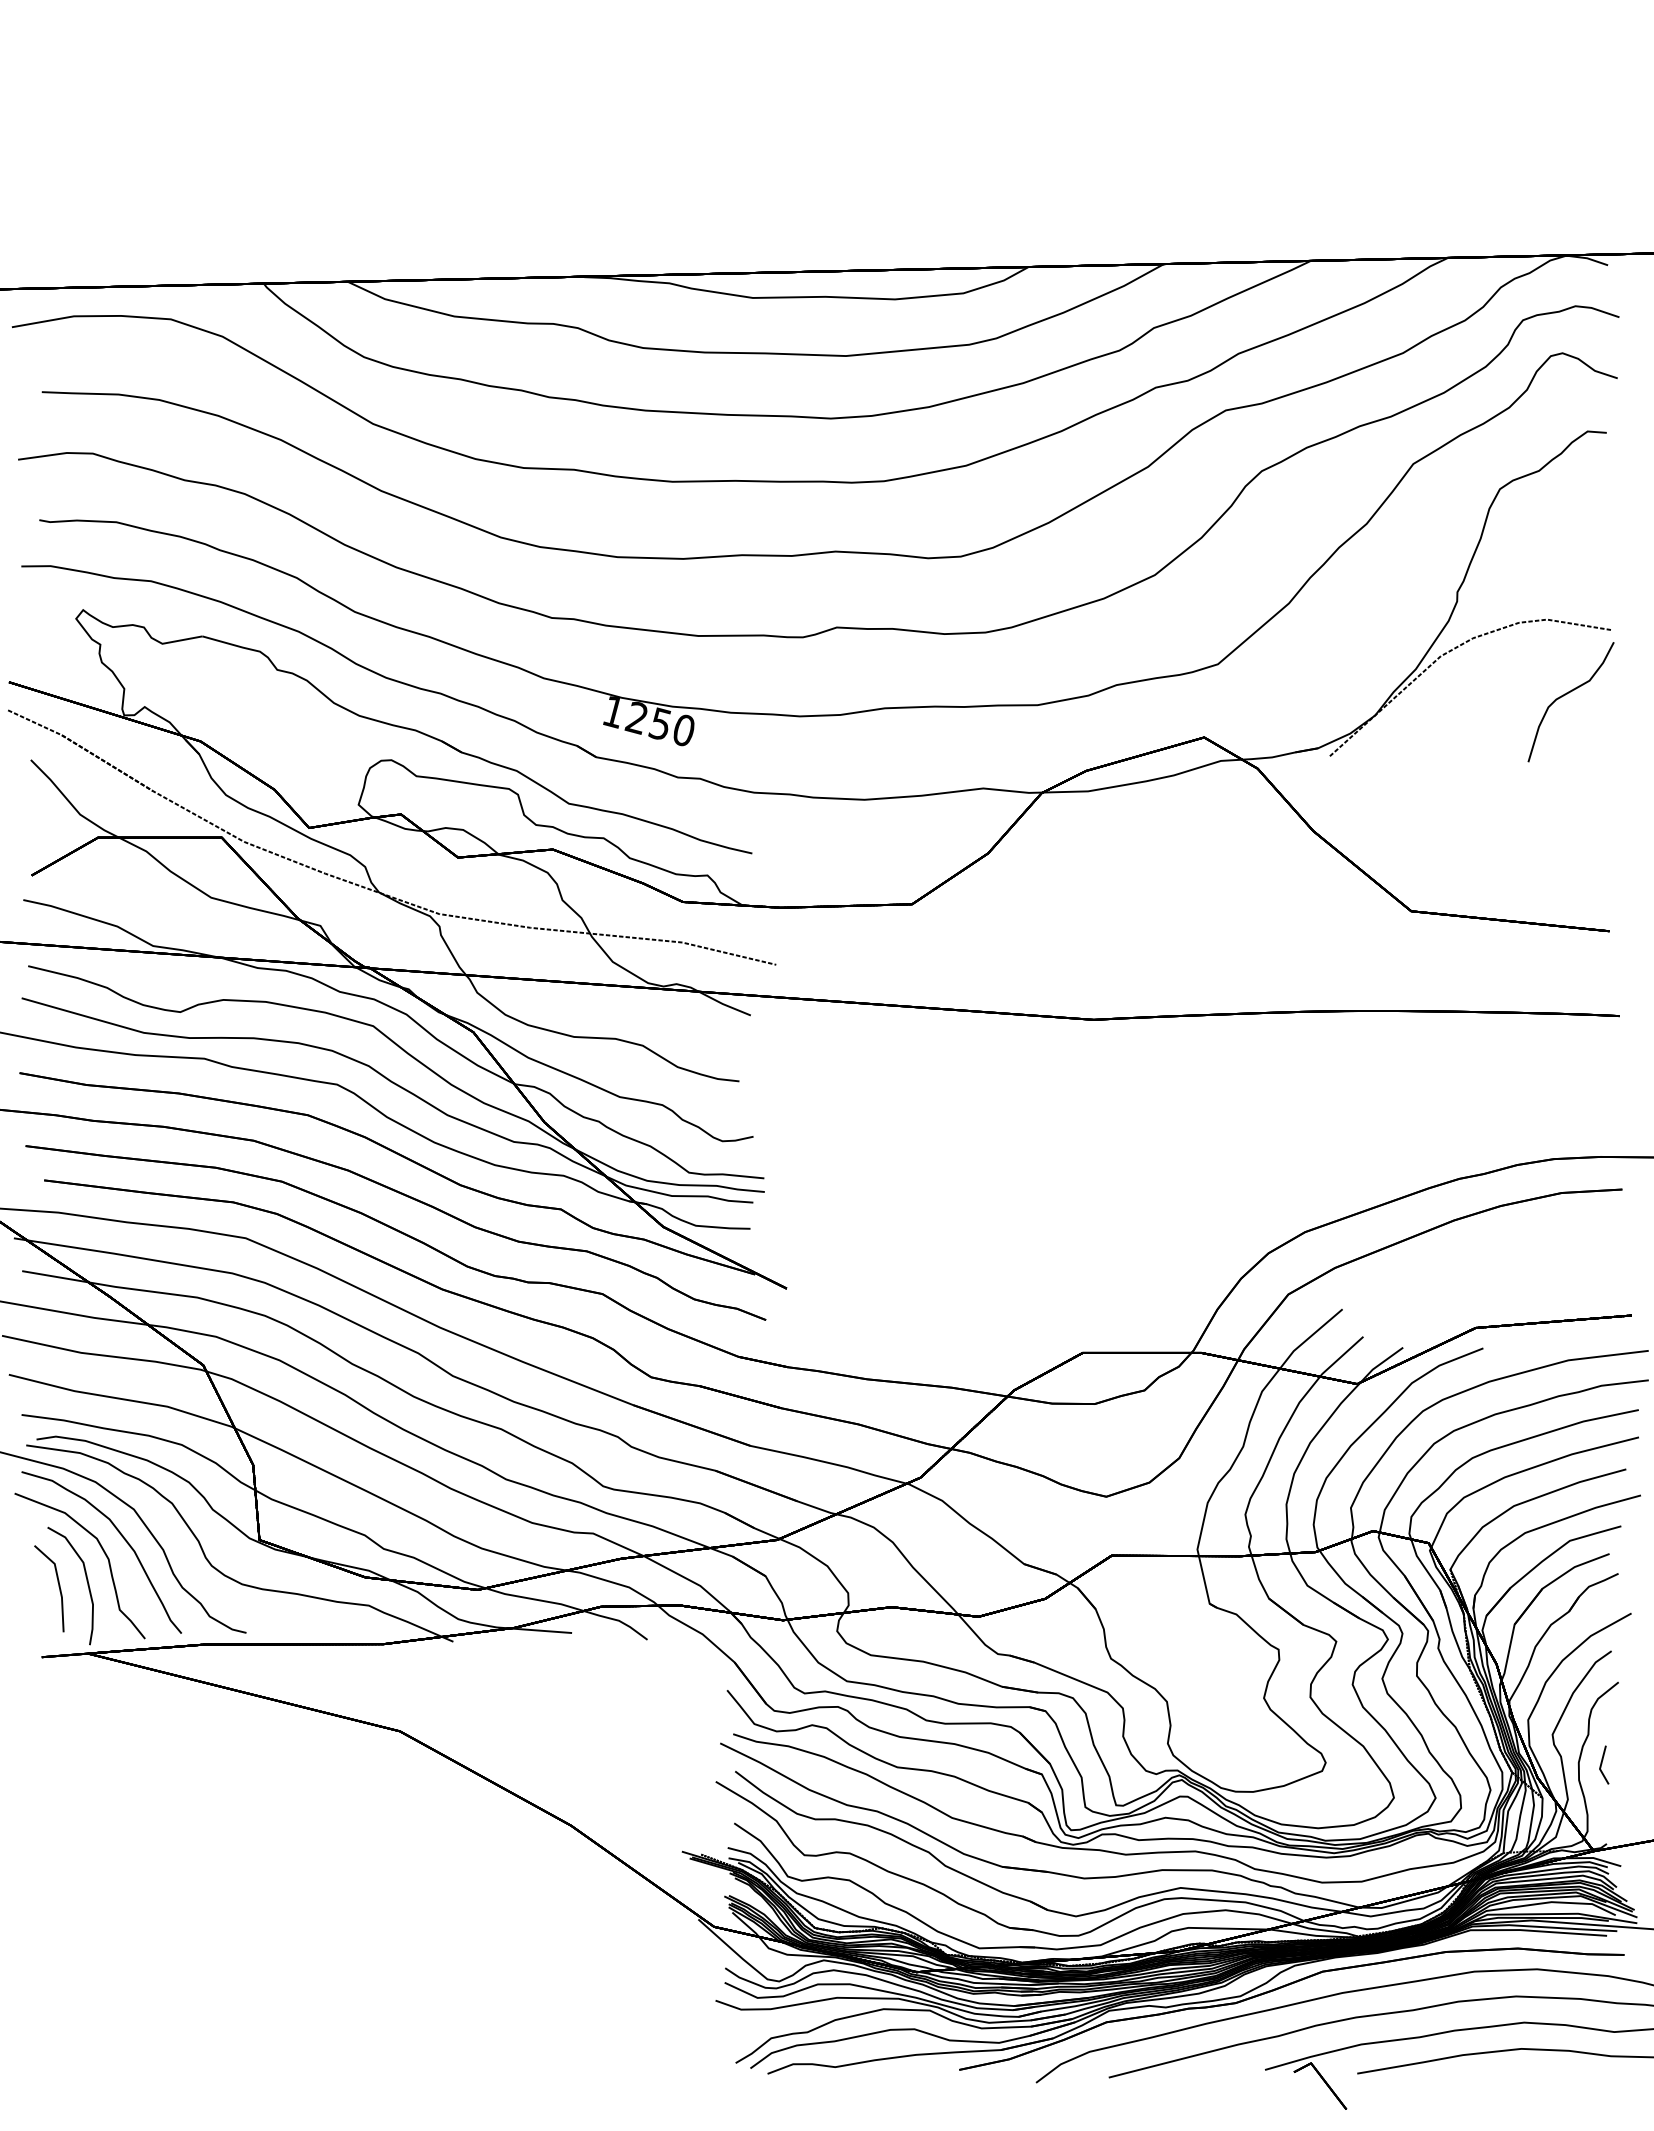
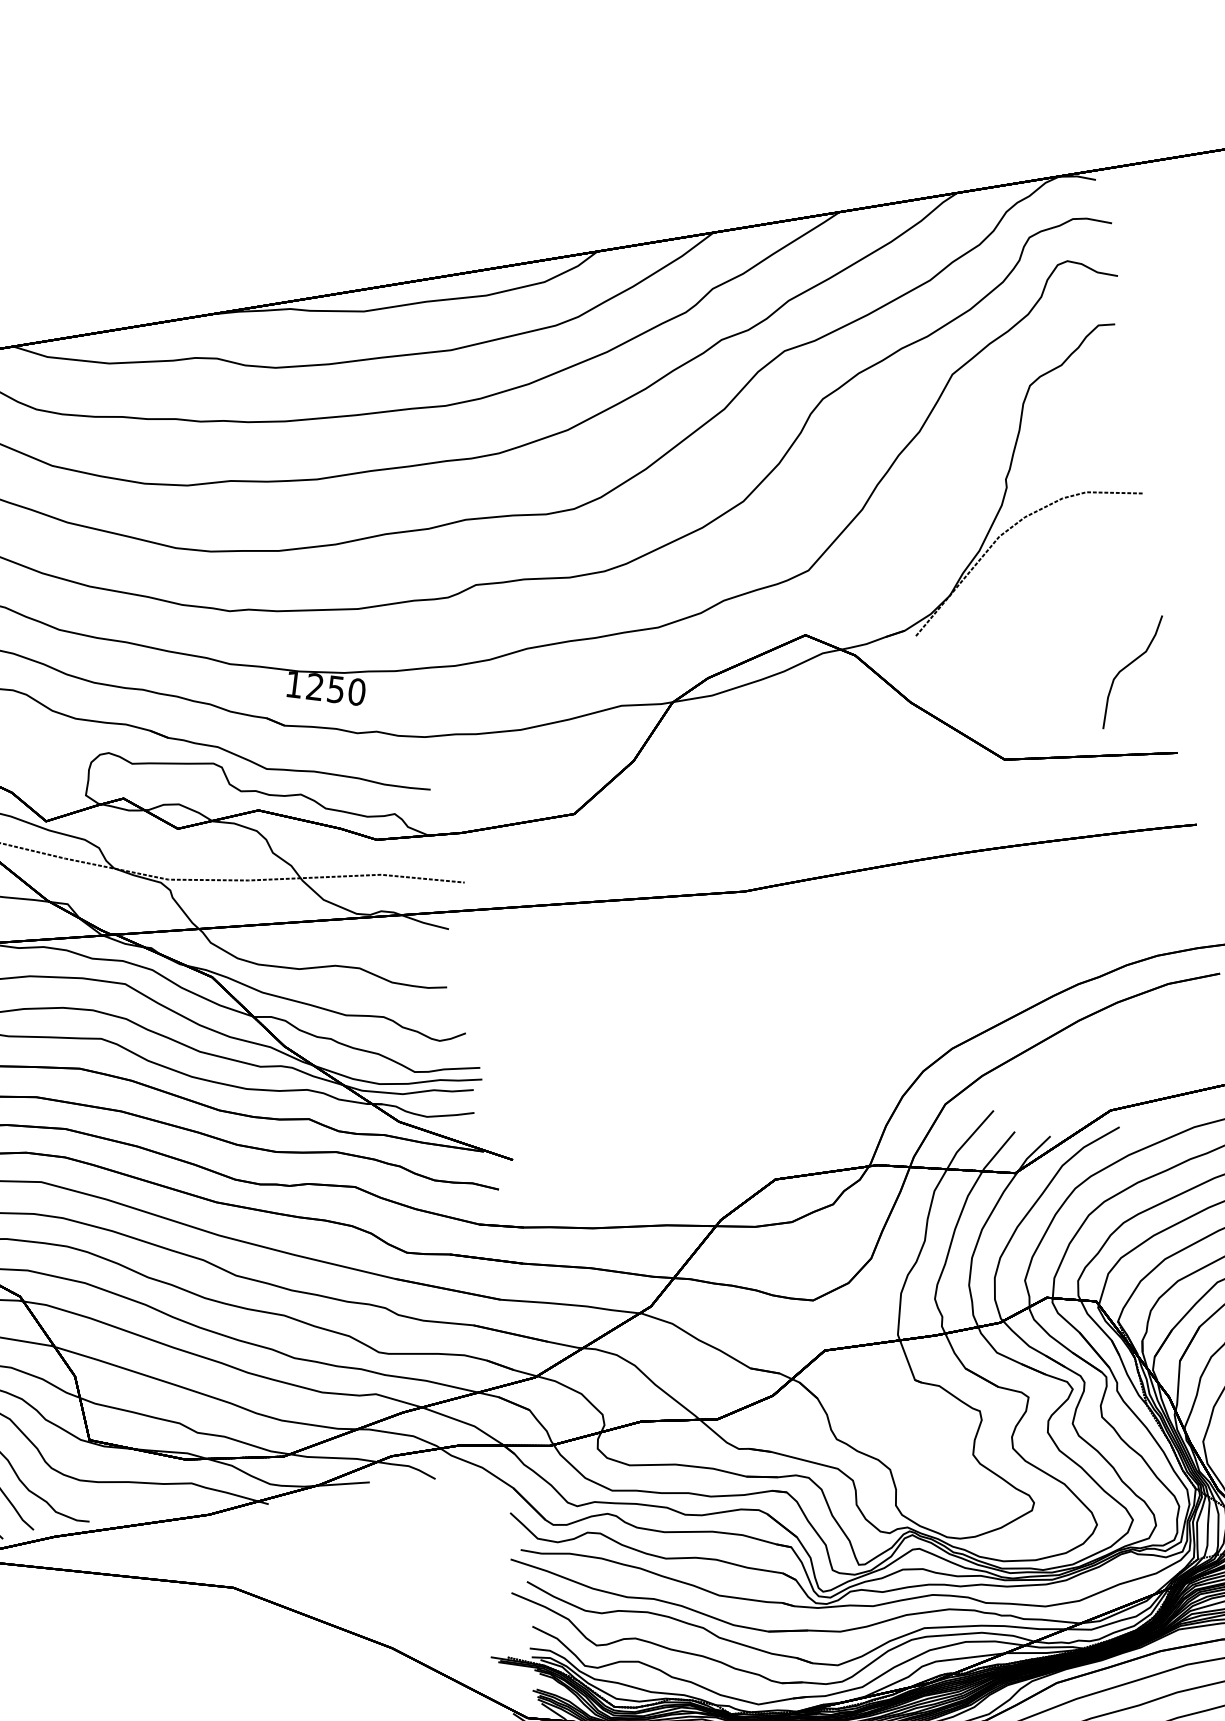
part: (1567, 694) -> (1128, 666), moved

